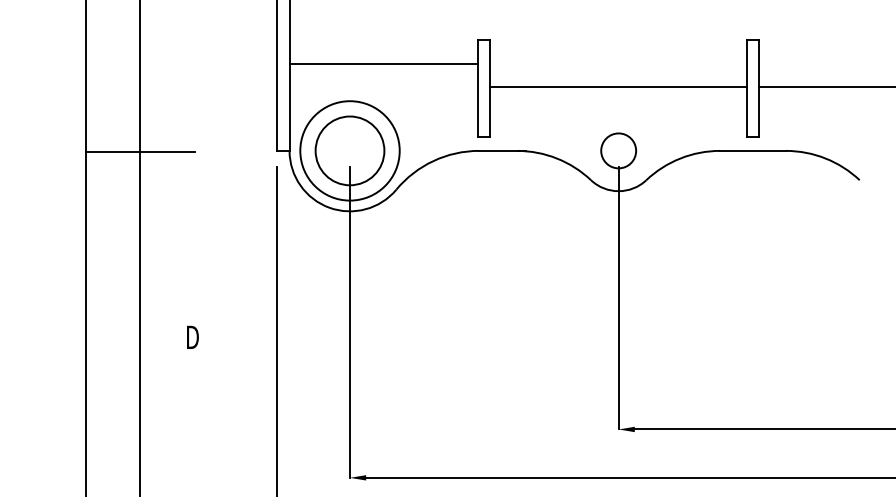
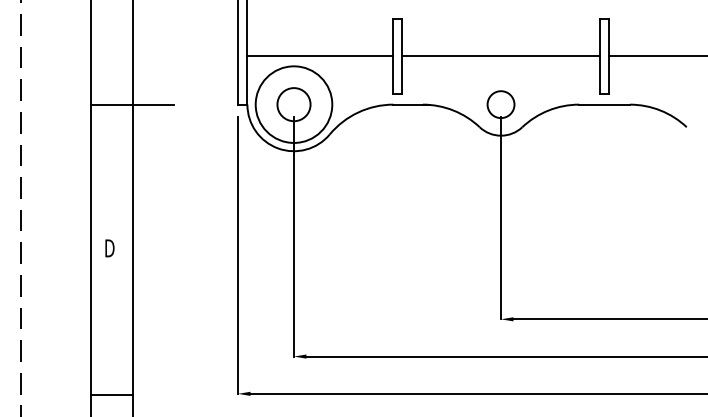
line: (383, 63) -> (319, 55), moved
circle: (349, 150) -> (293, 104), size x0.62
text: (192, 337) -> (109, 248), moved

